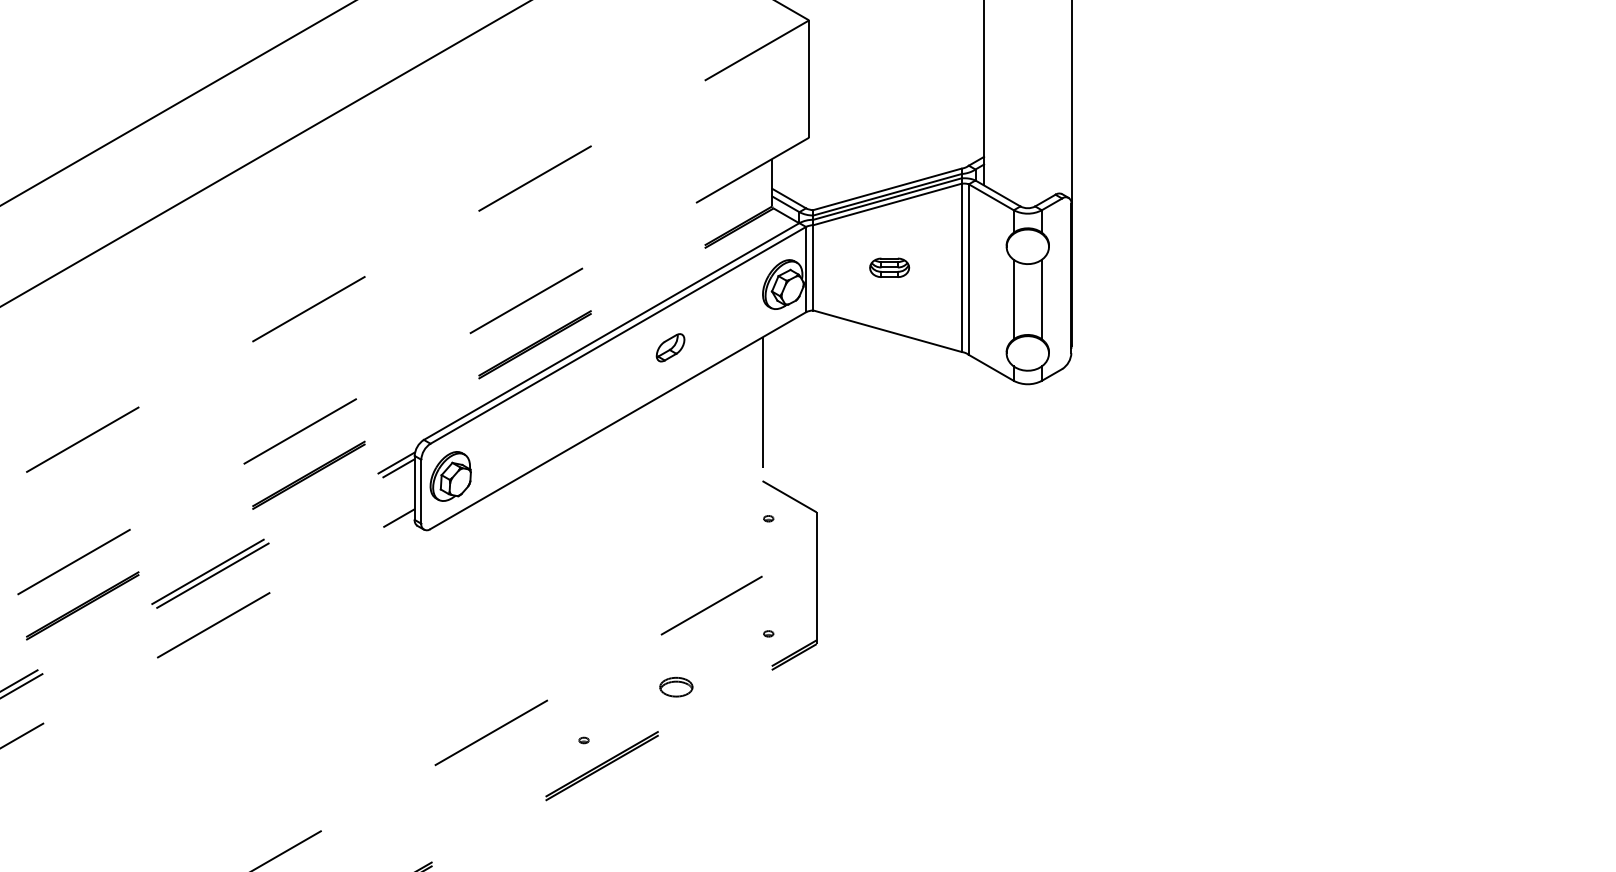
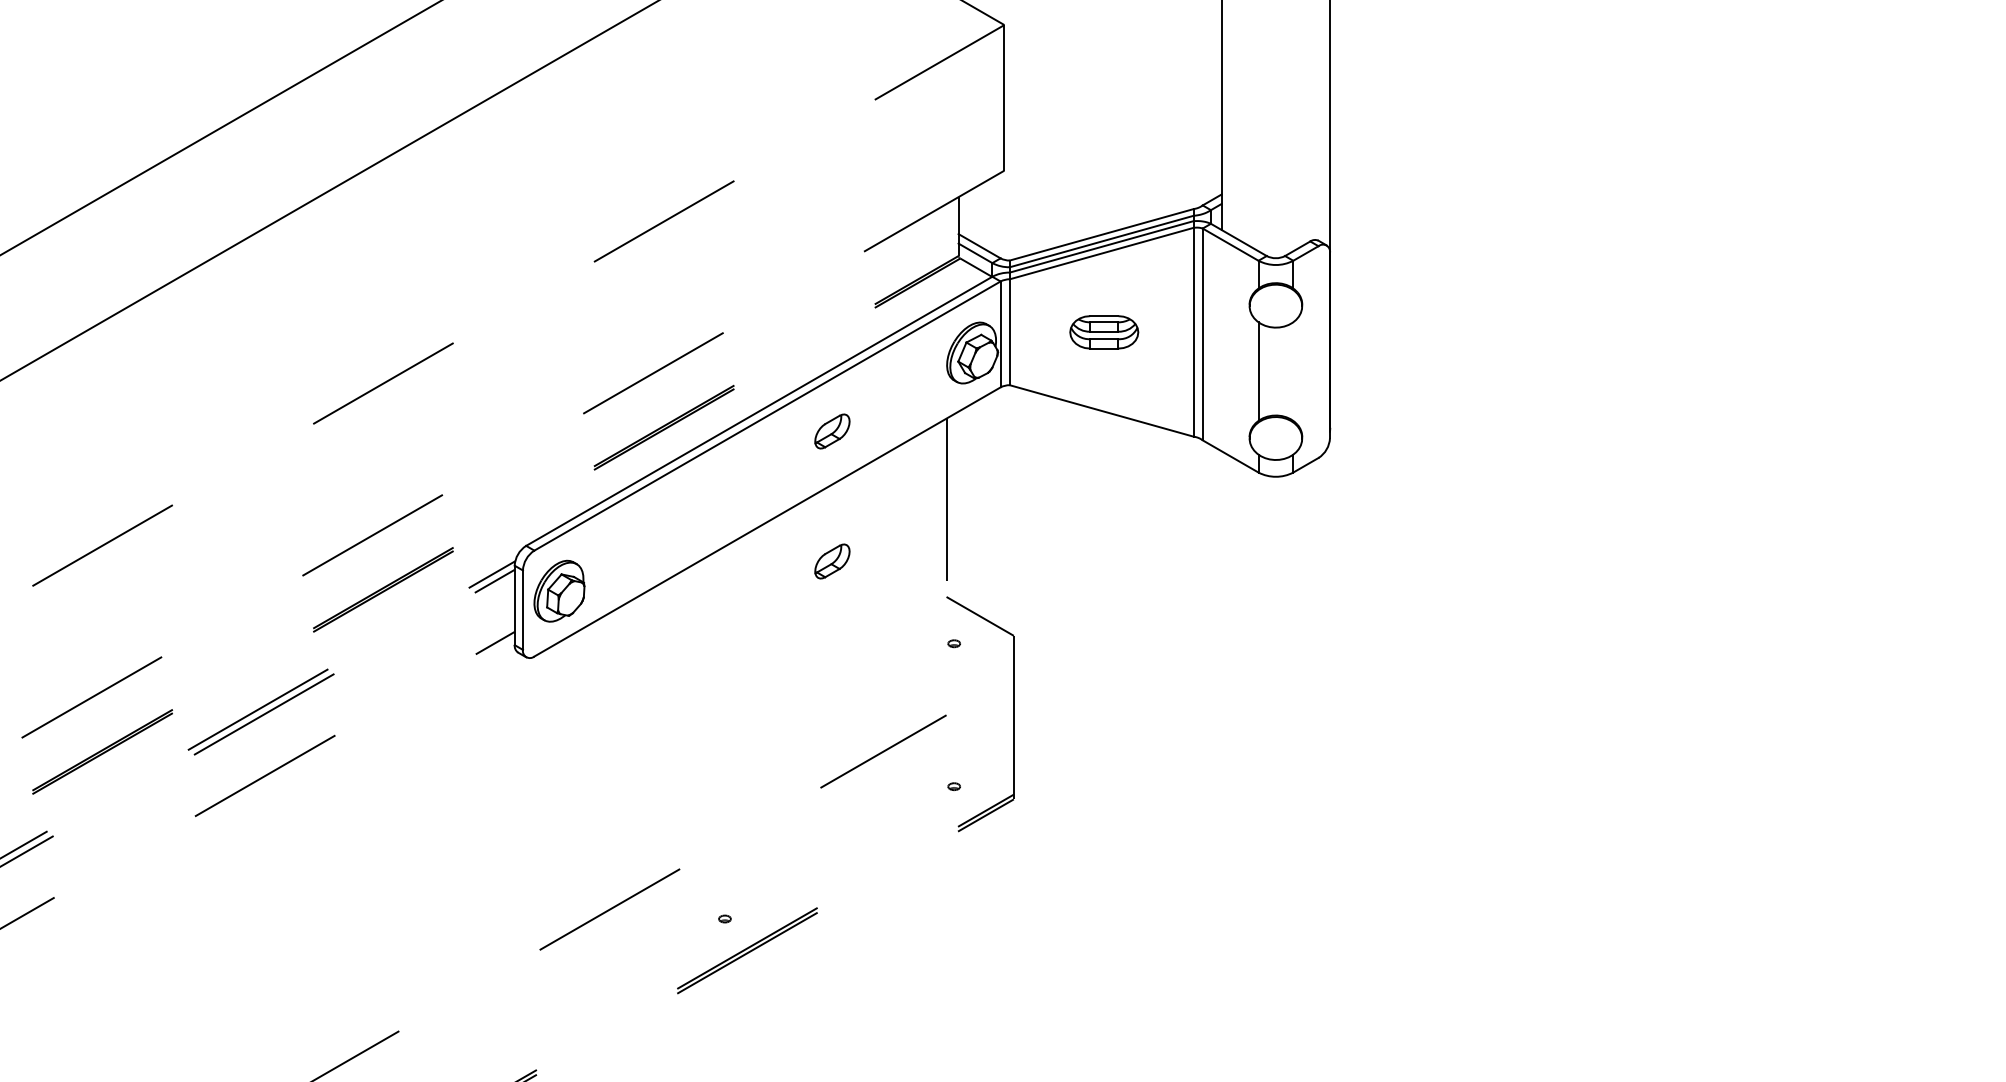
part: (889, 267) -> (1104, 331), size x1.4
line: (1041, 299) -> (1293, 371), removed
part: (670, 452) -> (832, 561), added
part: (676, 686) -> (839, 852), removed

